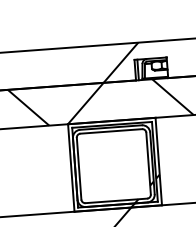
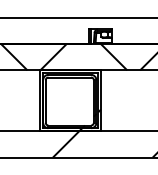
hatch: (120, 62) -> (79, 30), removed

